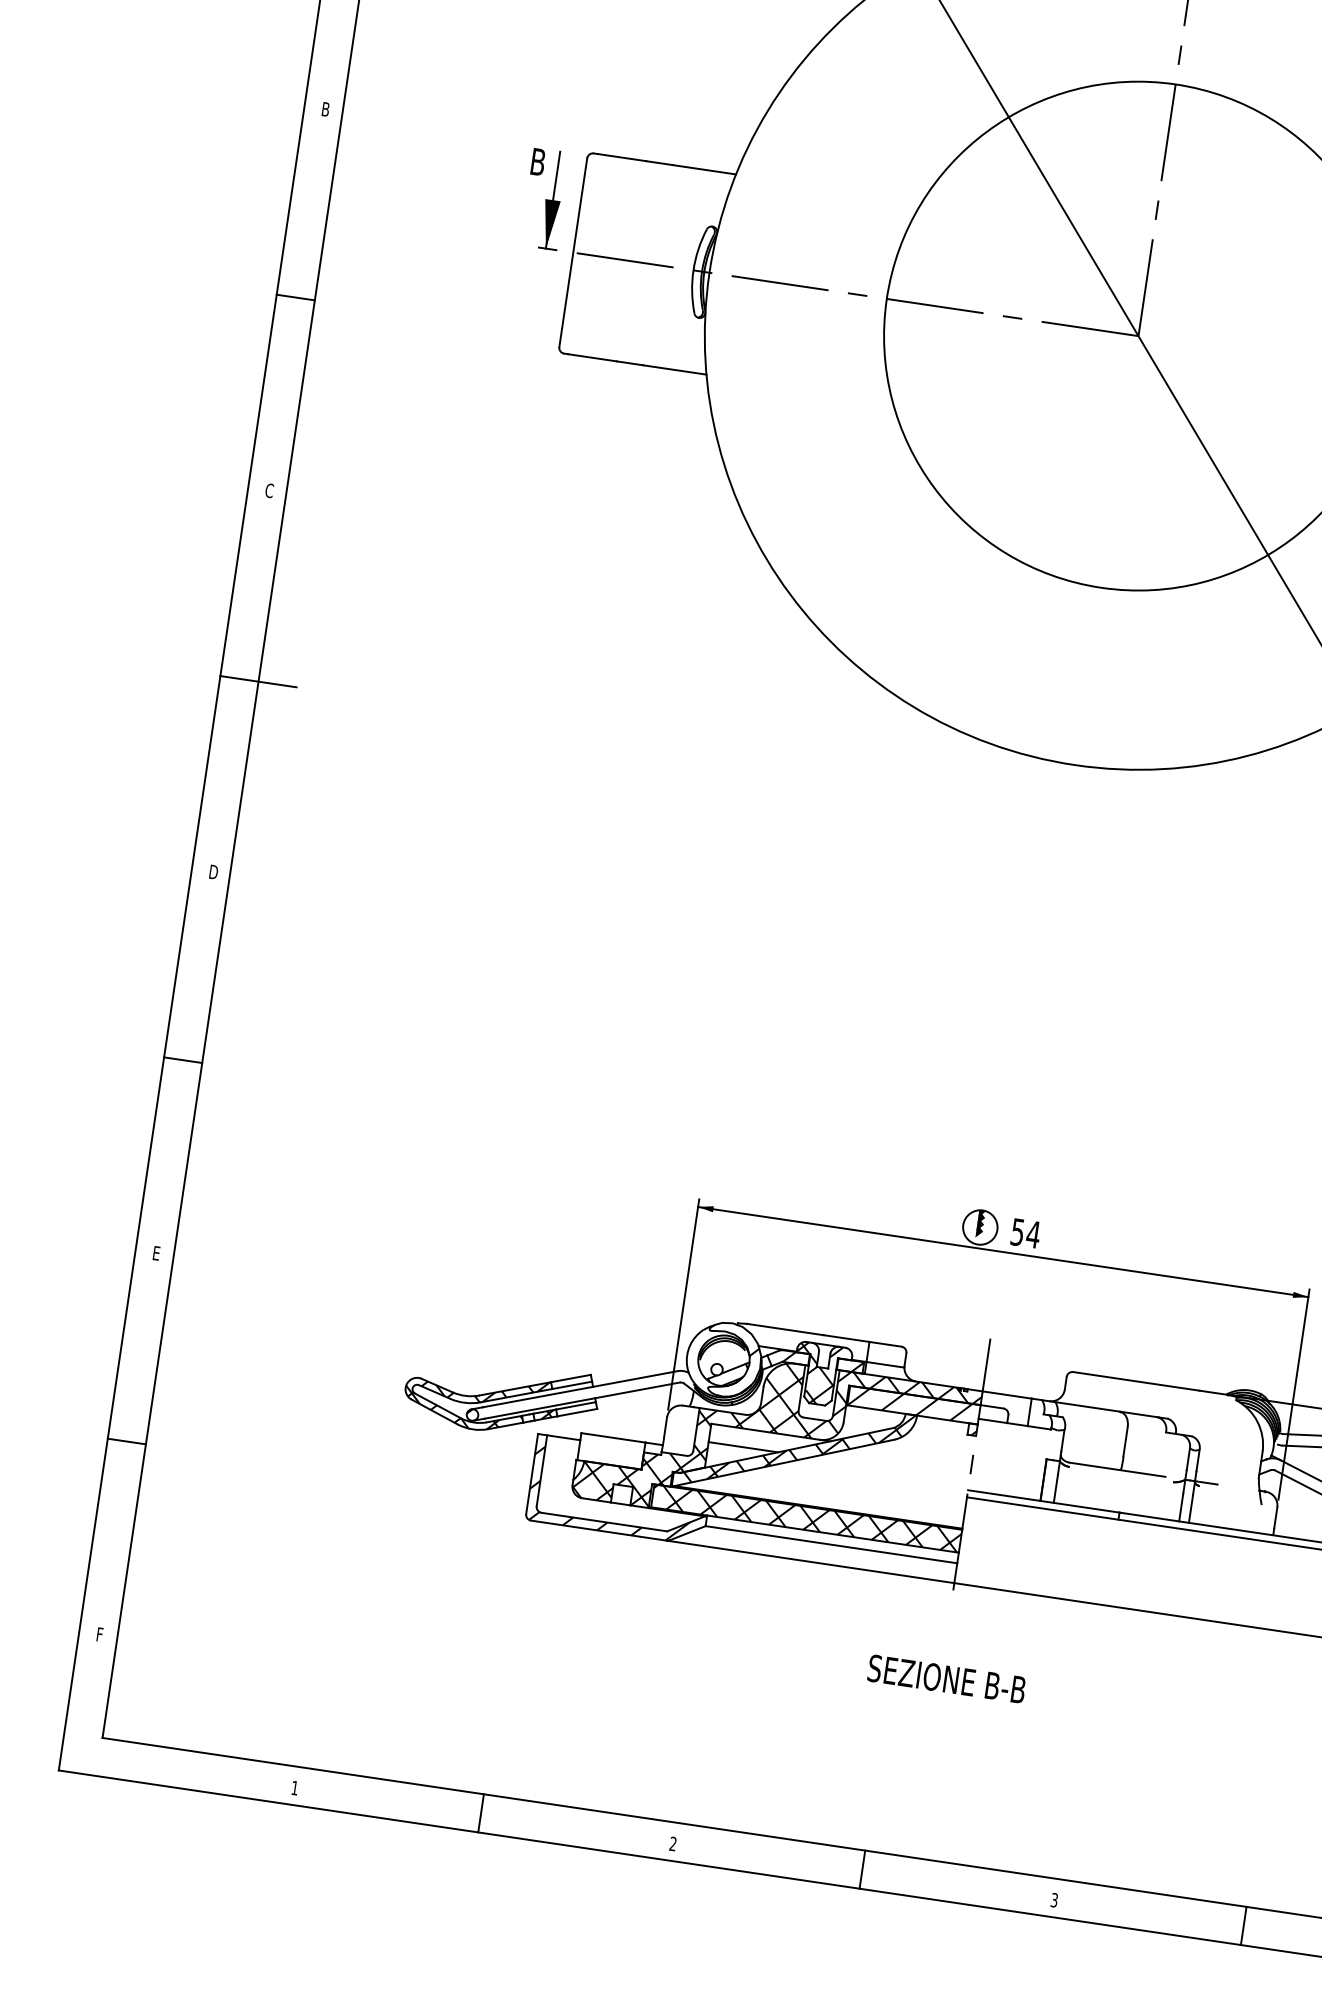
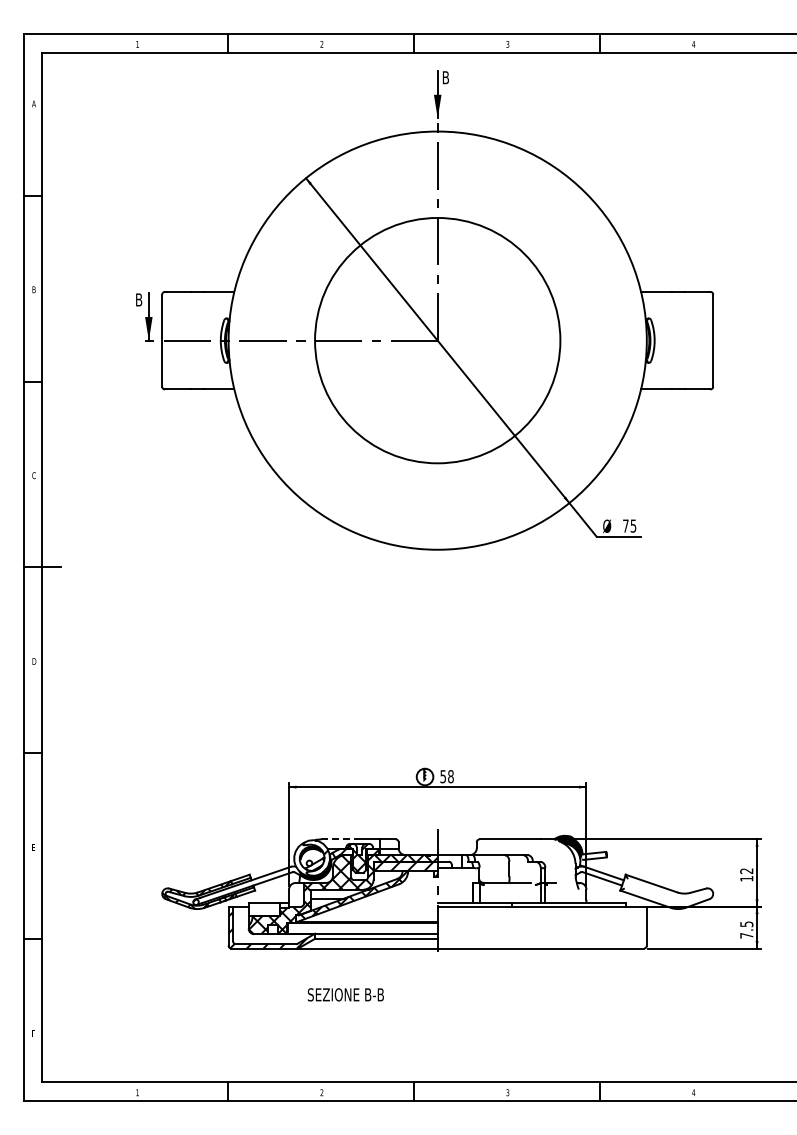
text: (1032, 1234) -> (450, 776), 54 -> 58
line: (785, 1329) -> (339, 839), solid -> dashed
hatch: (806, 1517) -> (362, 927), removed
text: (946, 1678) -> (345, 994), moved

